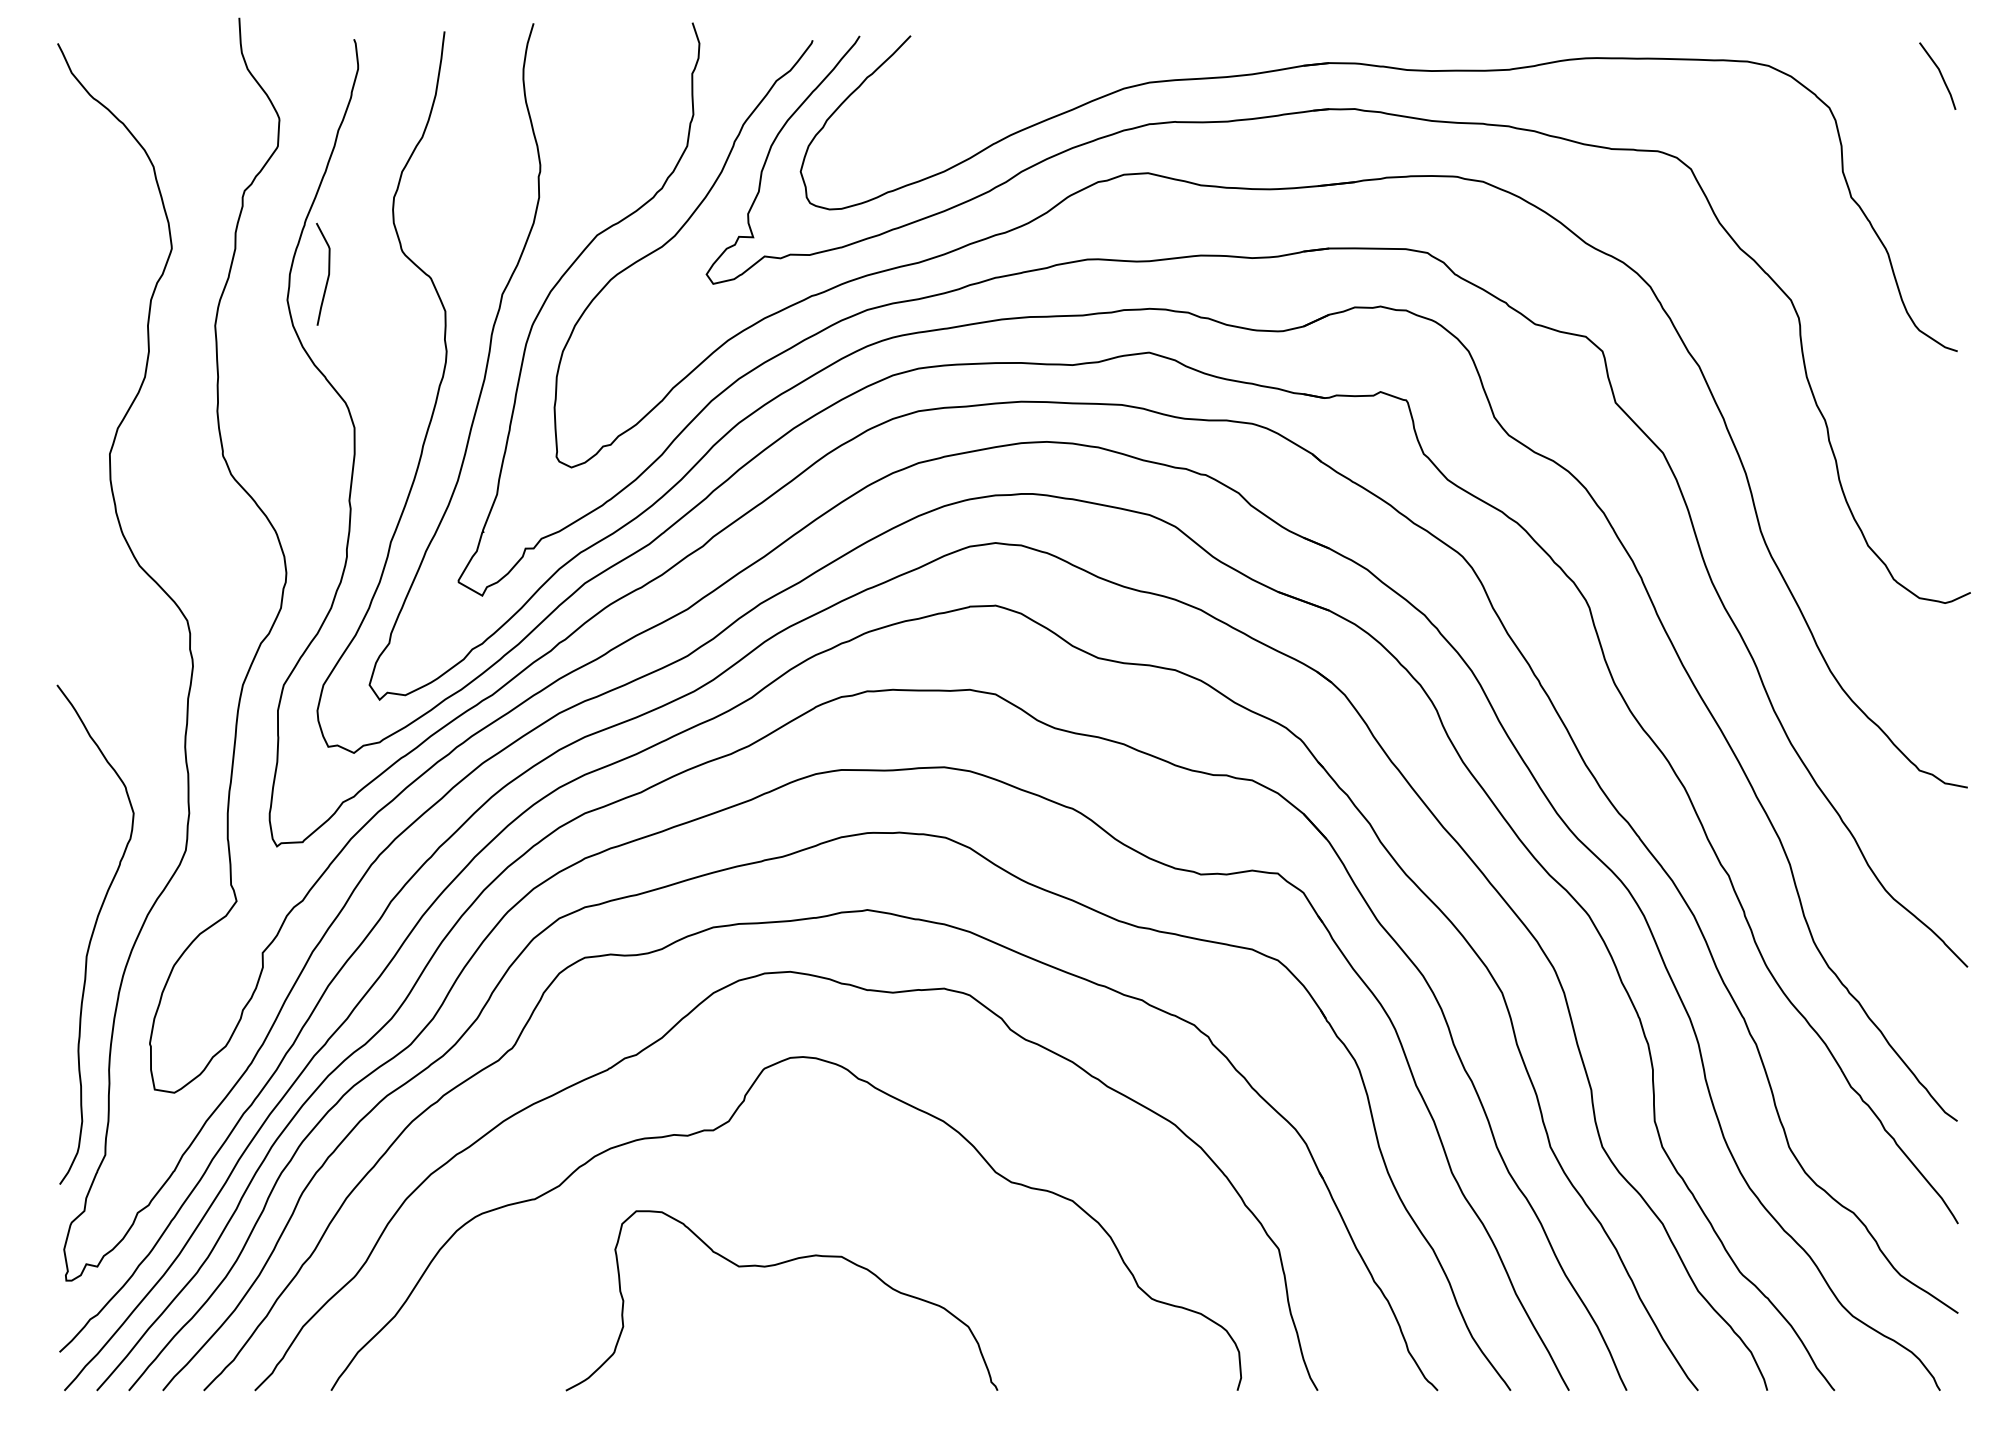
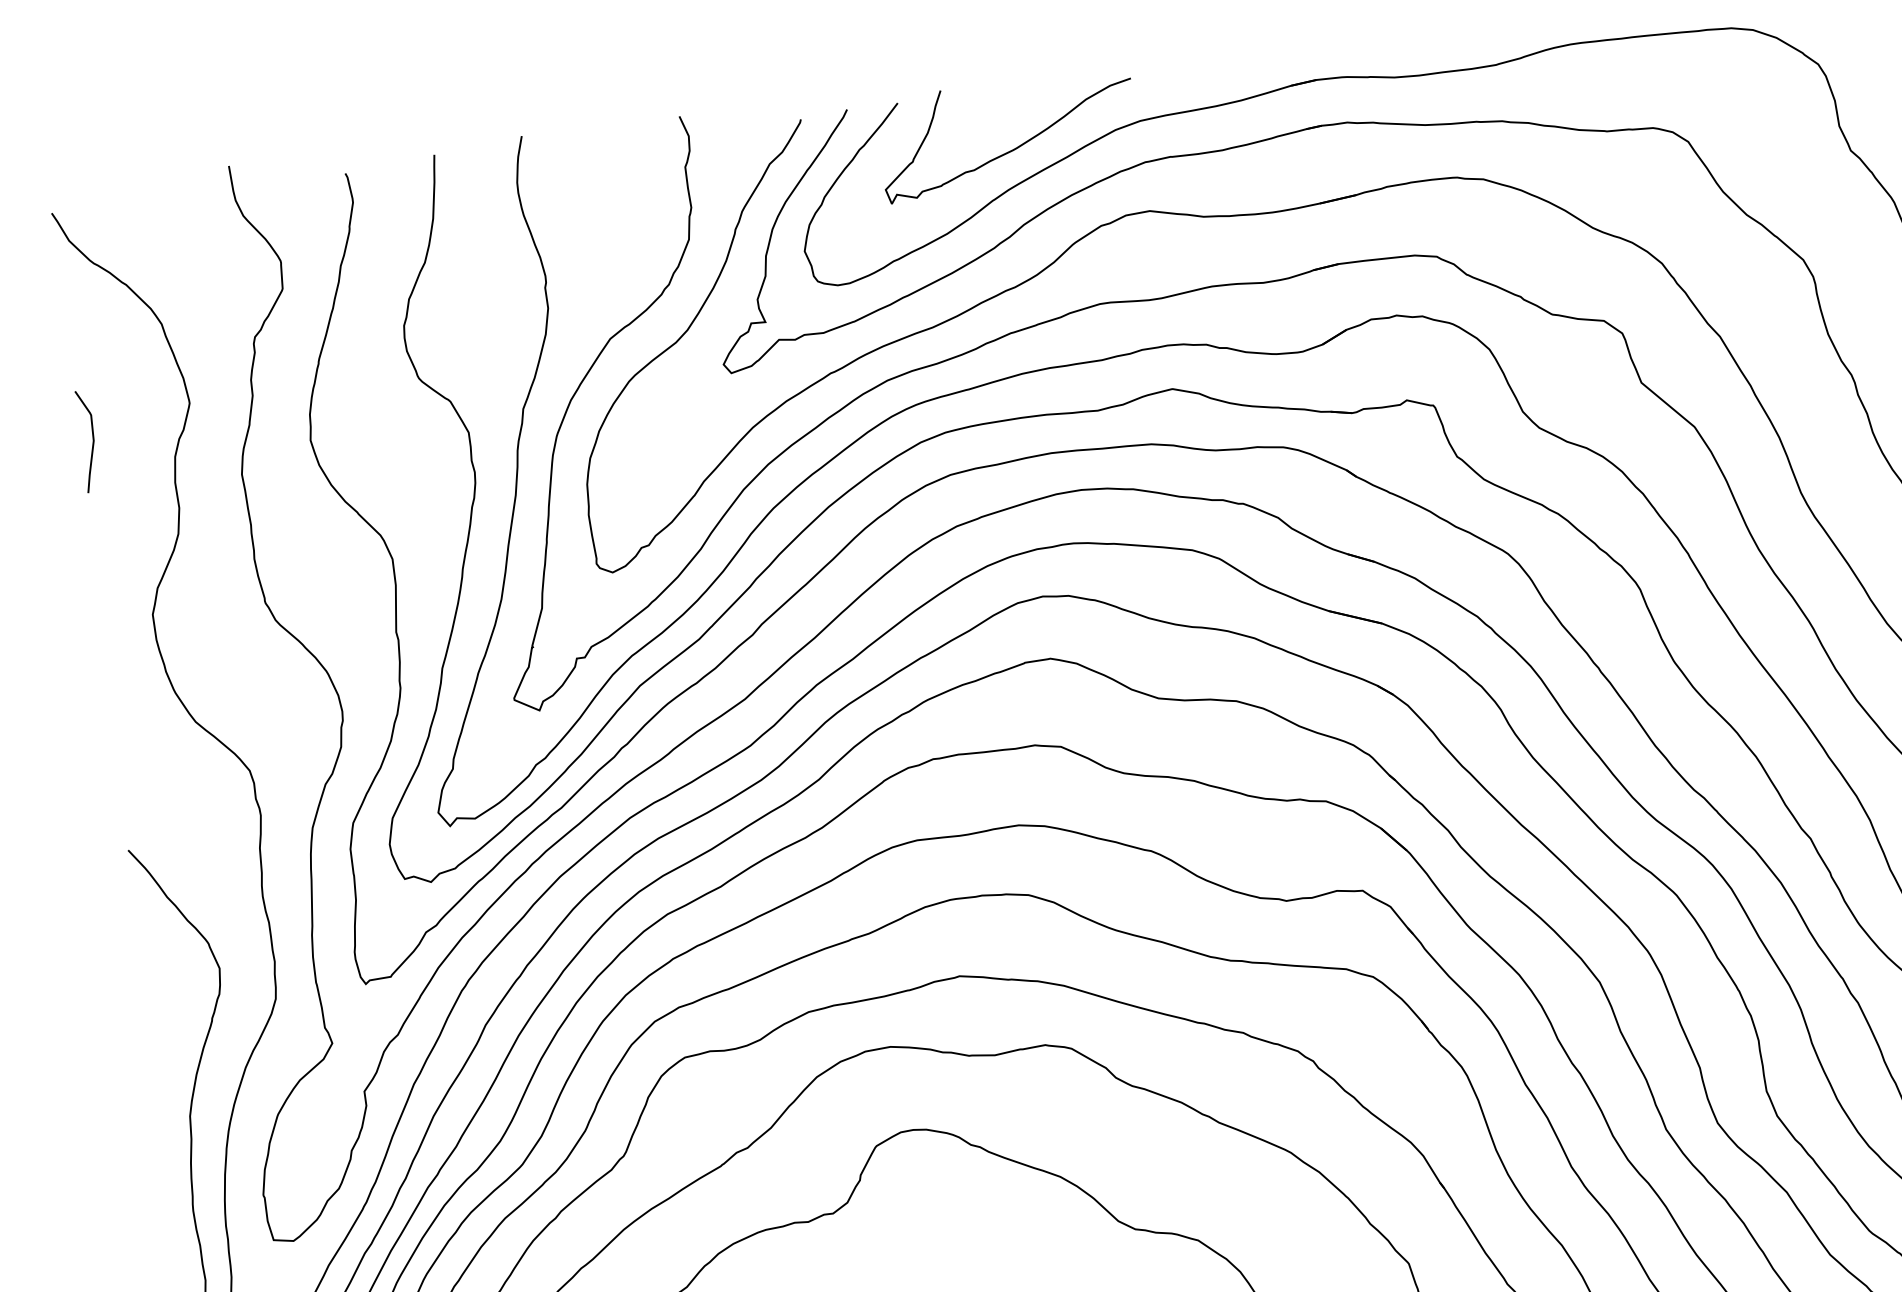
curve: (1023, 93) -> (1016, 146), added
curve: (328, 273) -> (93, 439), moved

